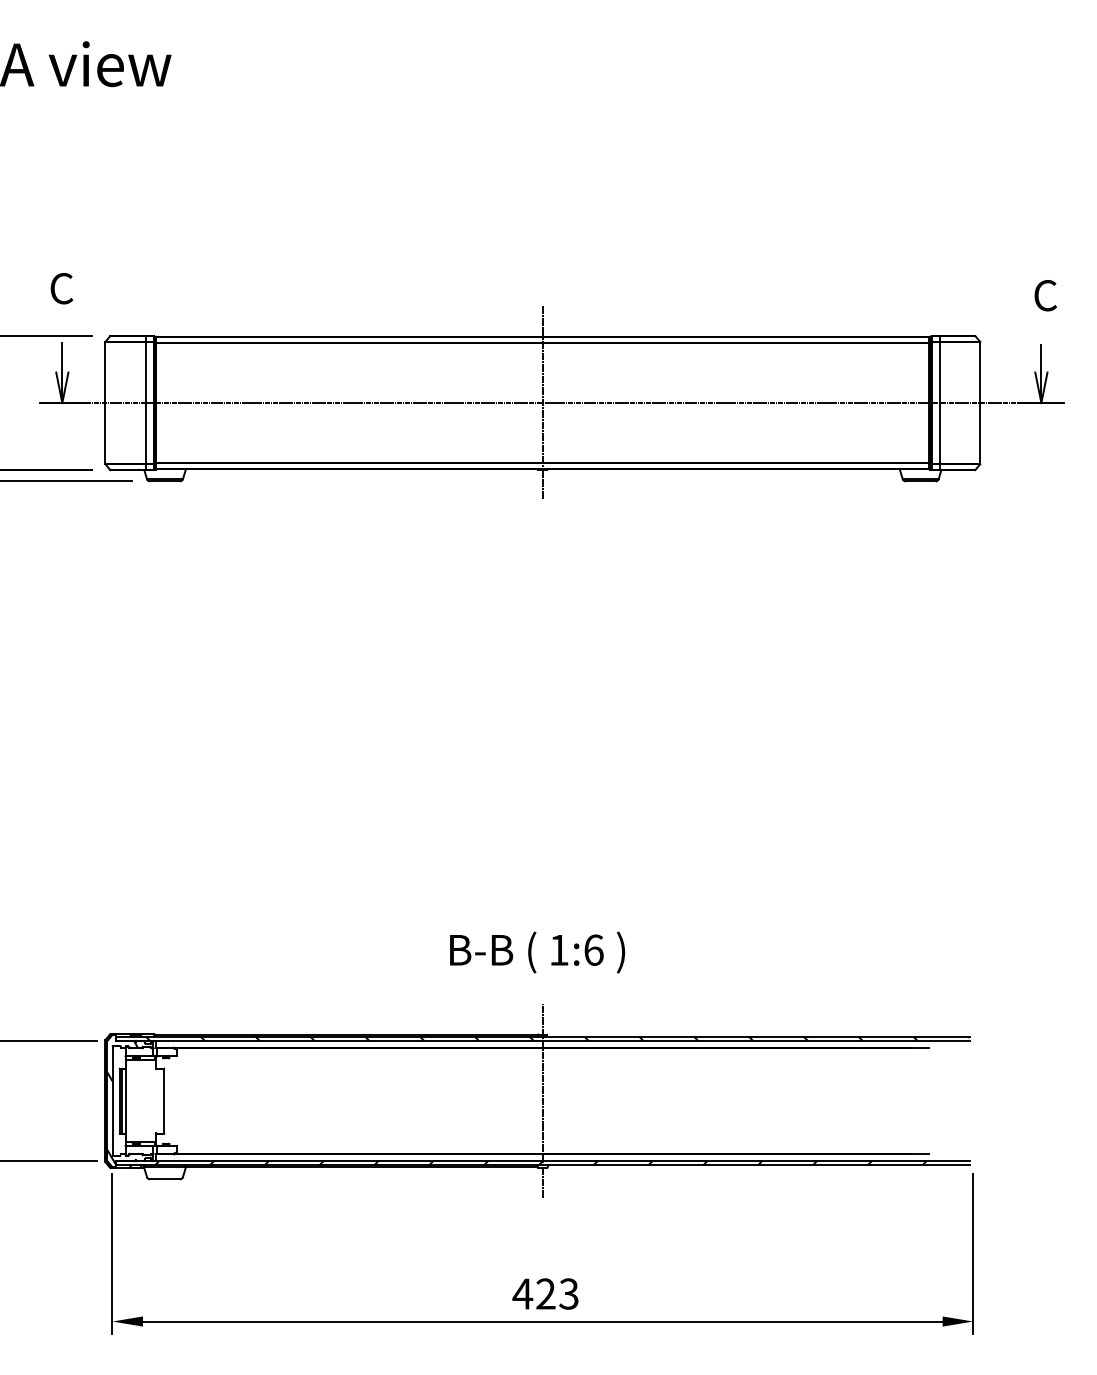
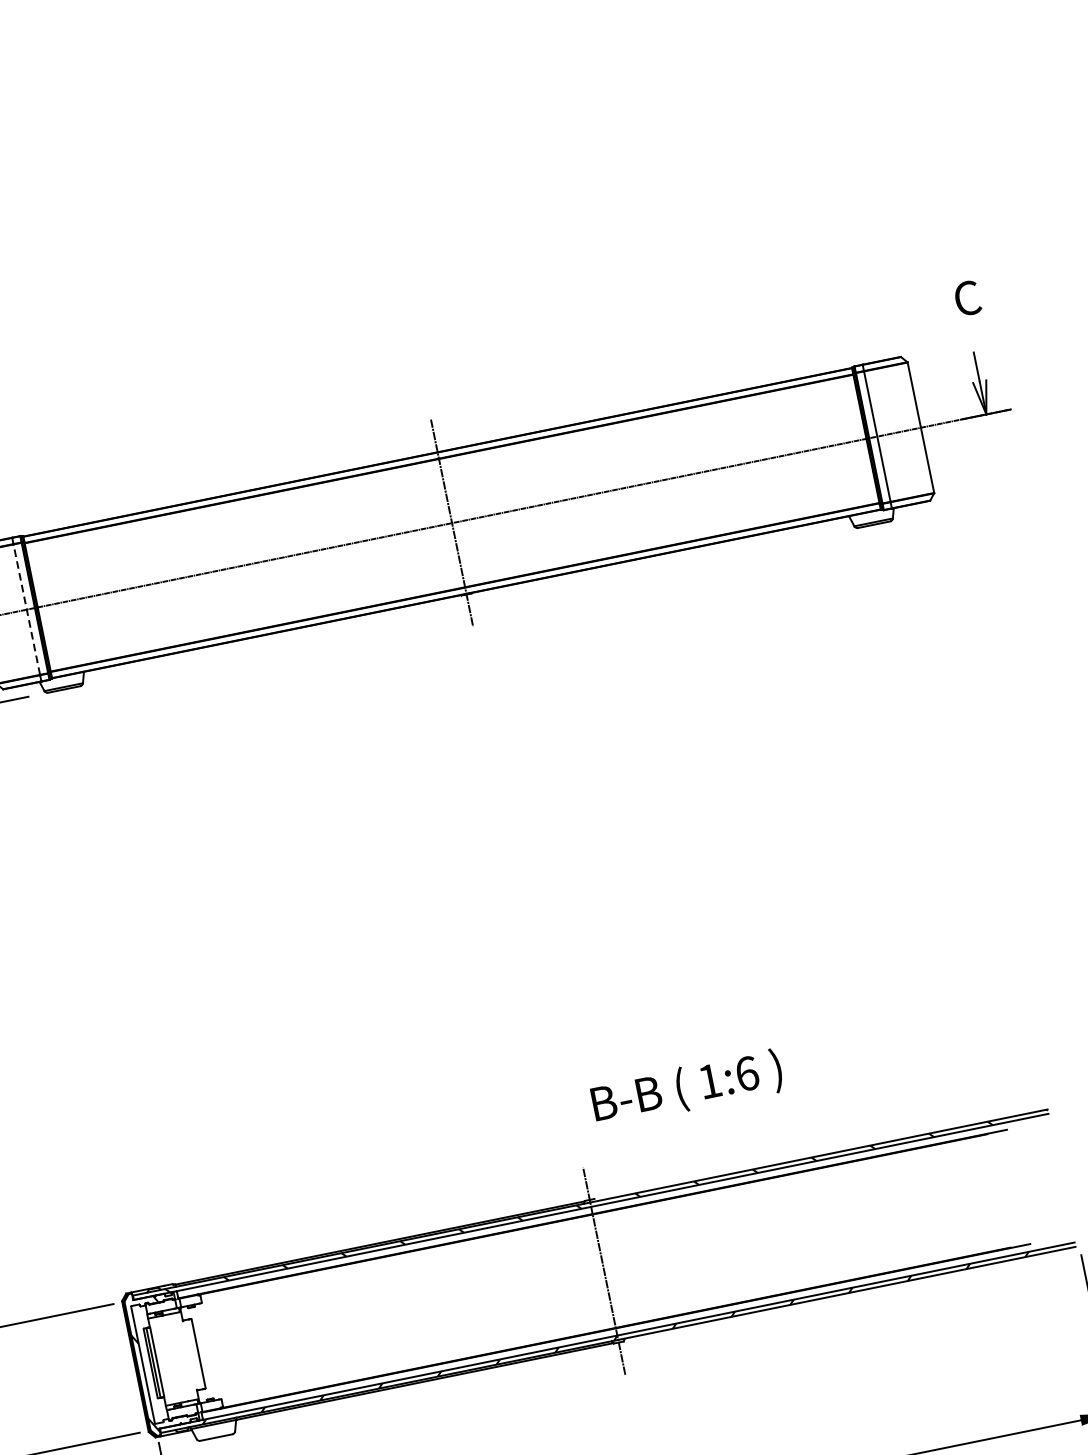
line: (146, 403) -> (27, 610), solid -> dashed
text: (537, 952) -> (687, 1088), moved

